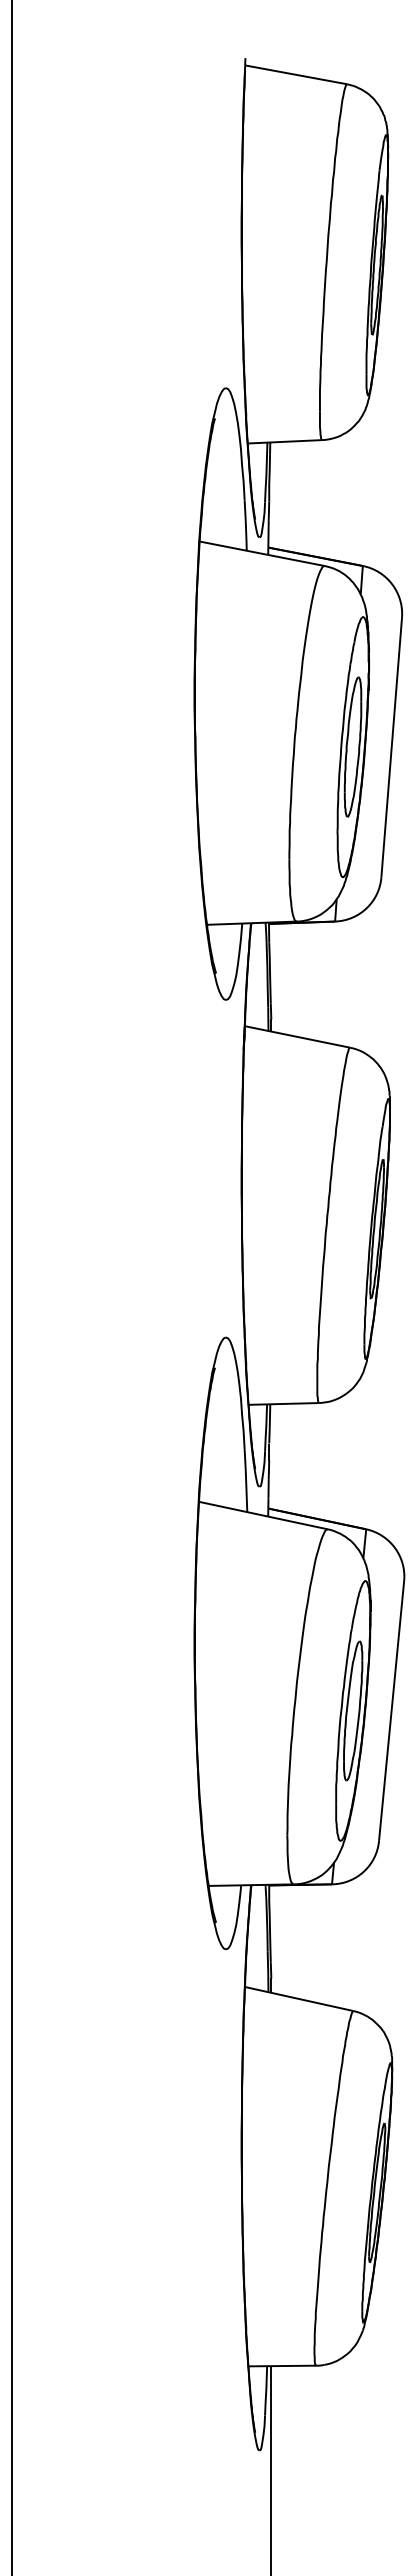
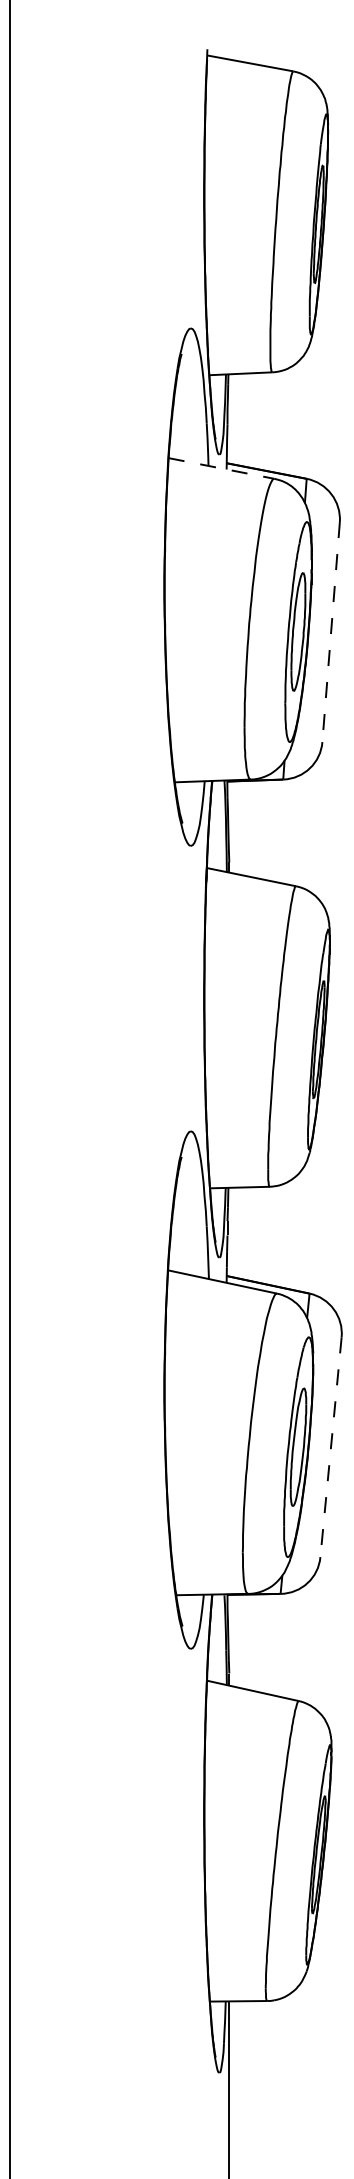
line: (262, 553) -> (221, 468), solid -> dashed
line: (391, 747) -> (330, 632), solid -> dashed
line: (391, 1711) -> (330, 1447), solid -> dashed

